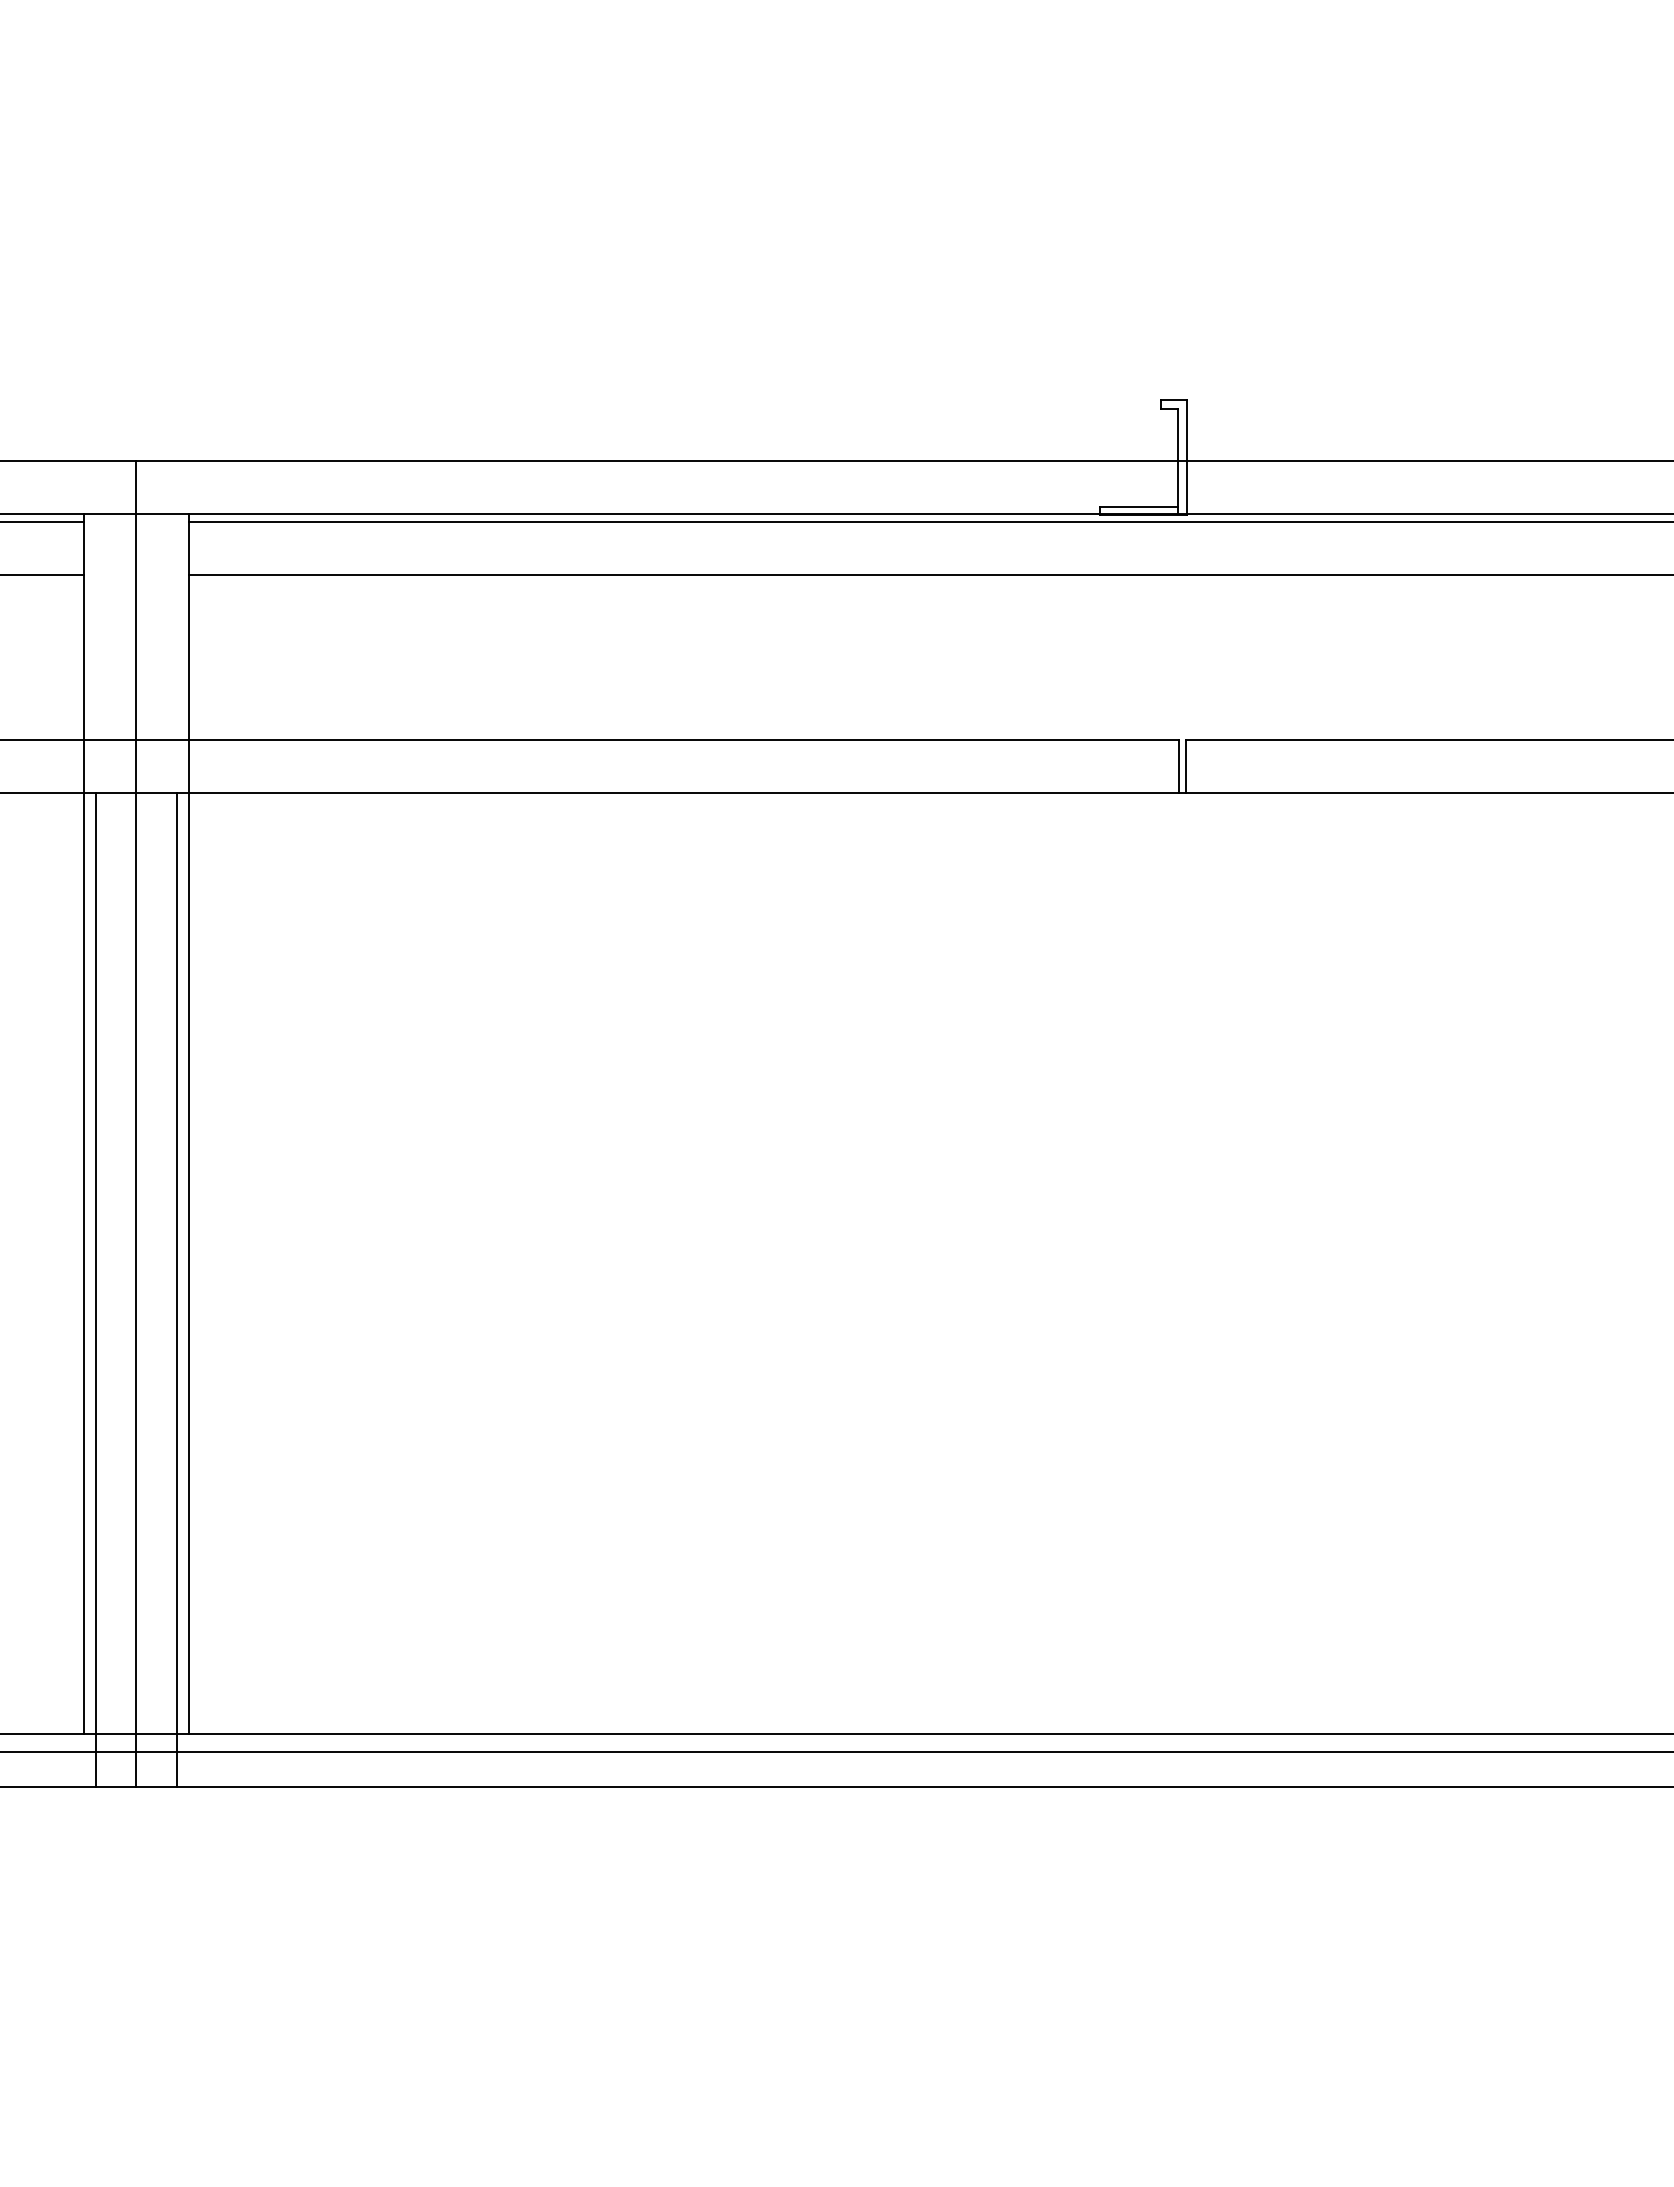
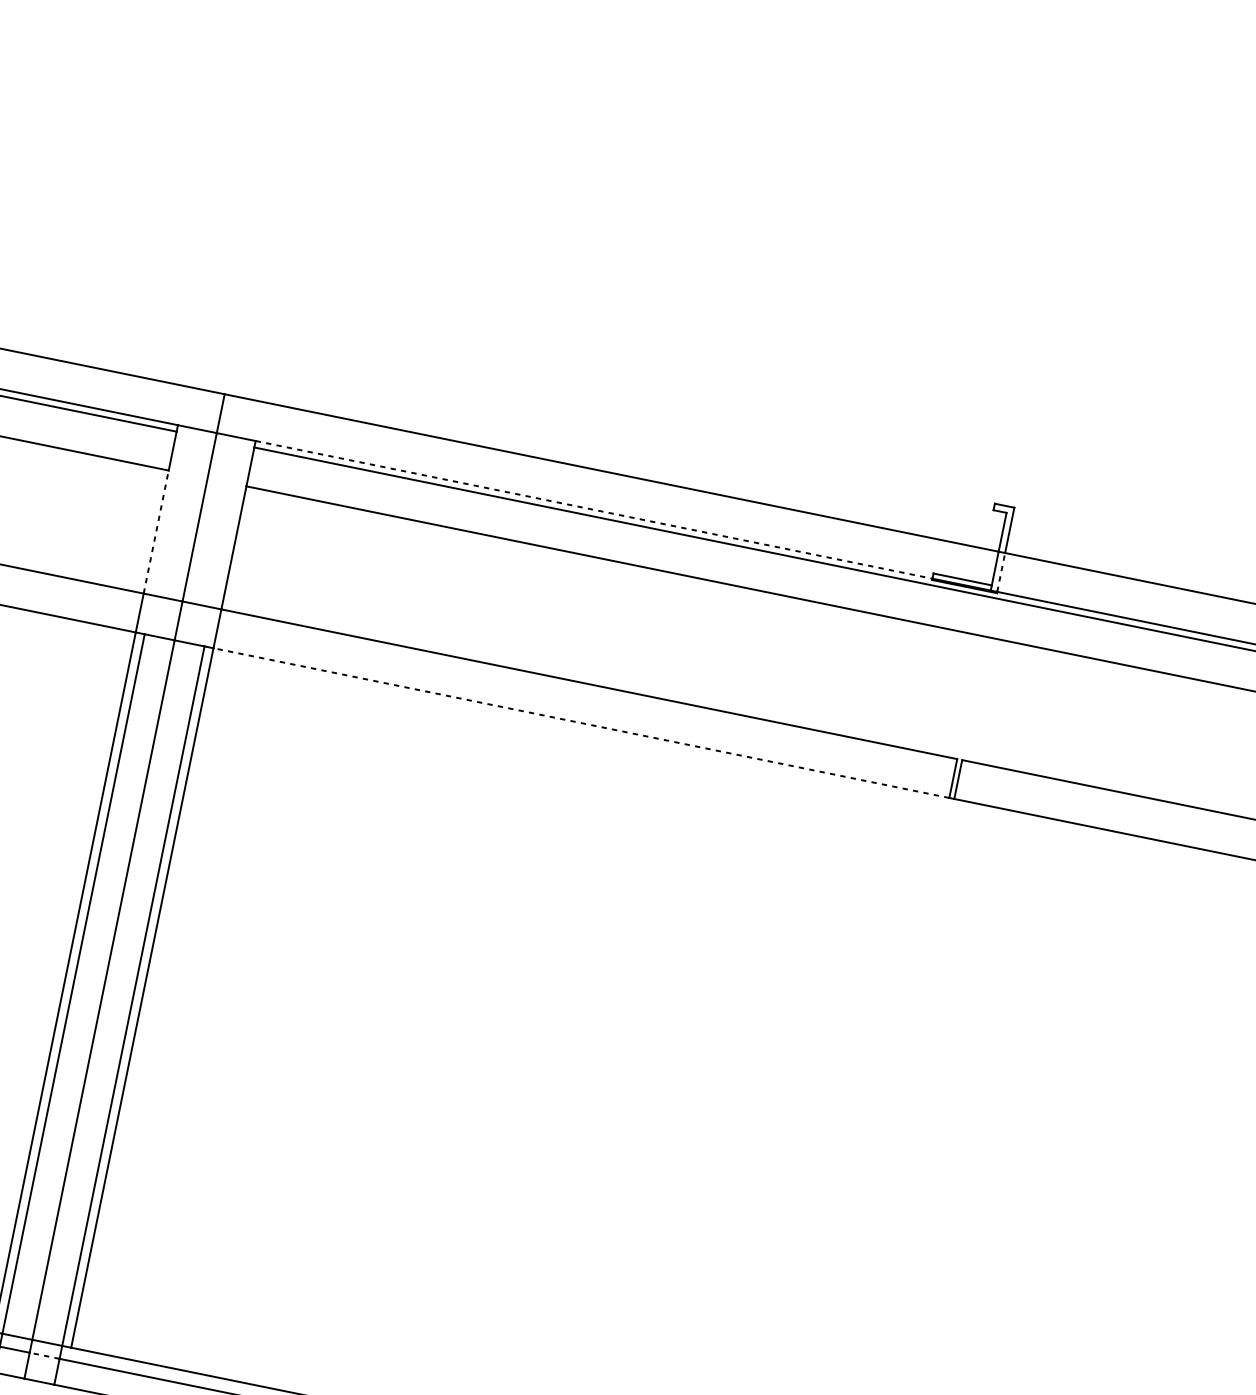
line: (1187, 486) -> (1001, 571), solid -> dashed
line: (644, 513) -> (594, 509), solid -> dashed
line: (84, 657) -> (156, 532), solid -> dashed
line: (683, 792) -> (581, 722), solid -> dashed
line: (155, 1751) -> (43, 1355), solid -> dashed

